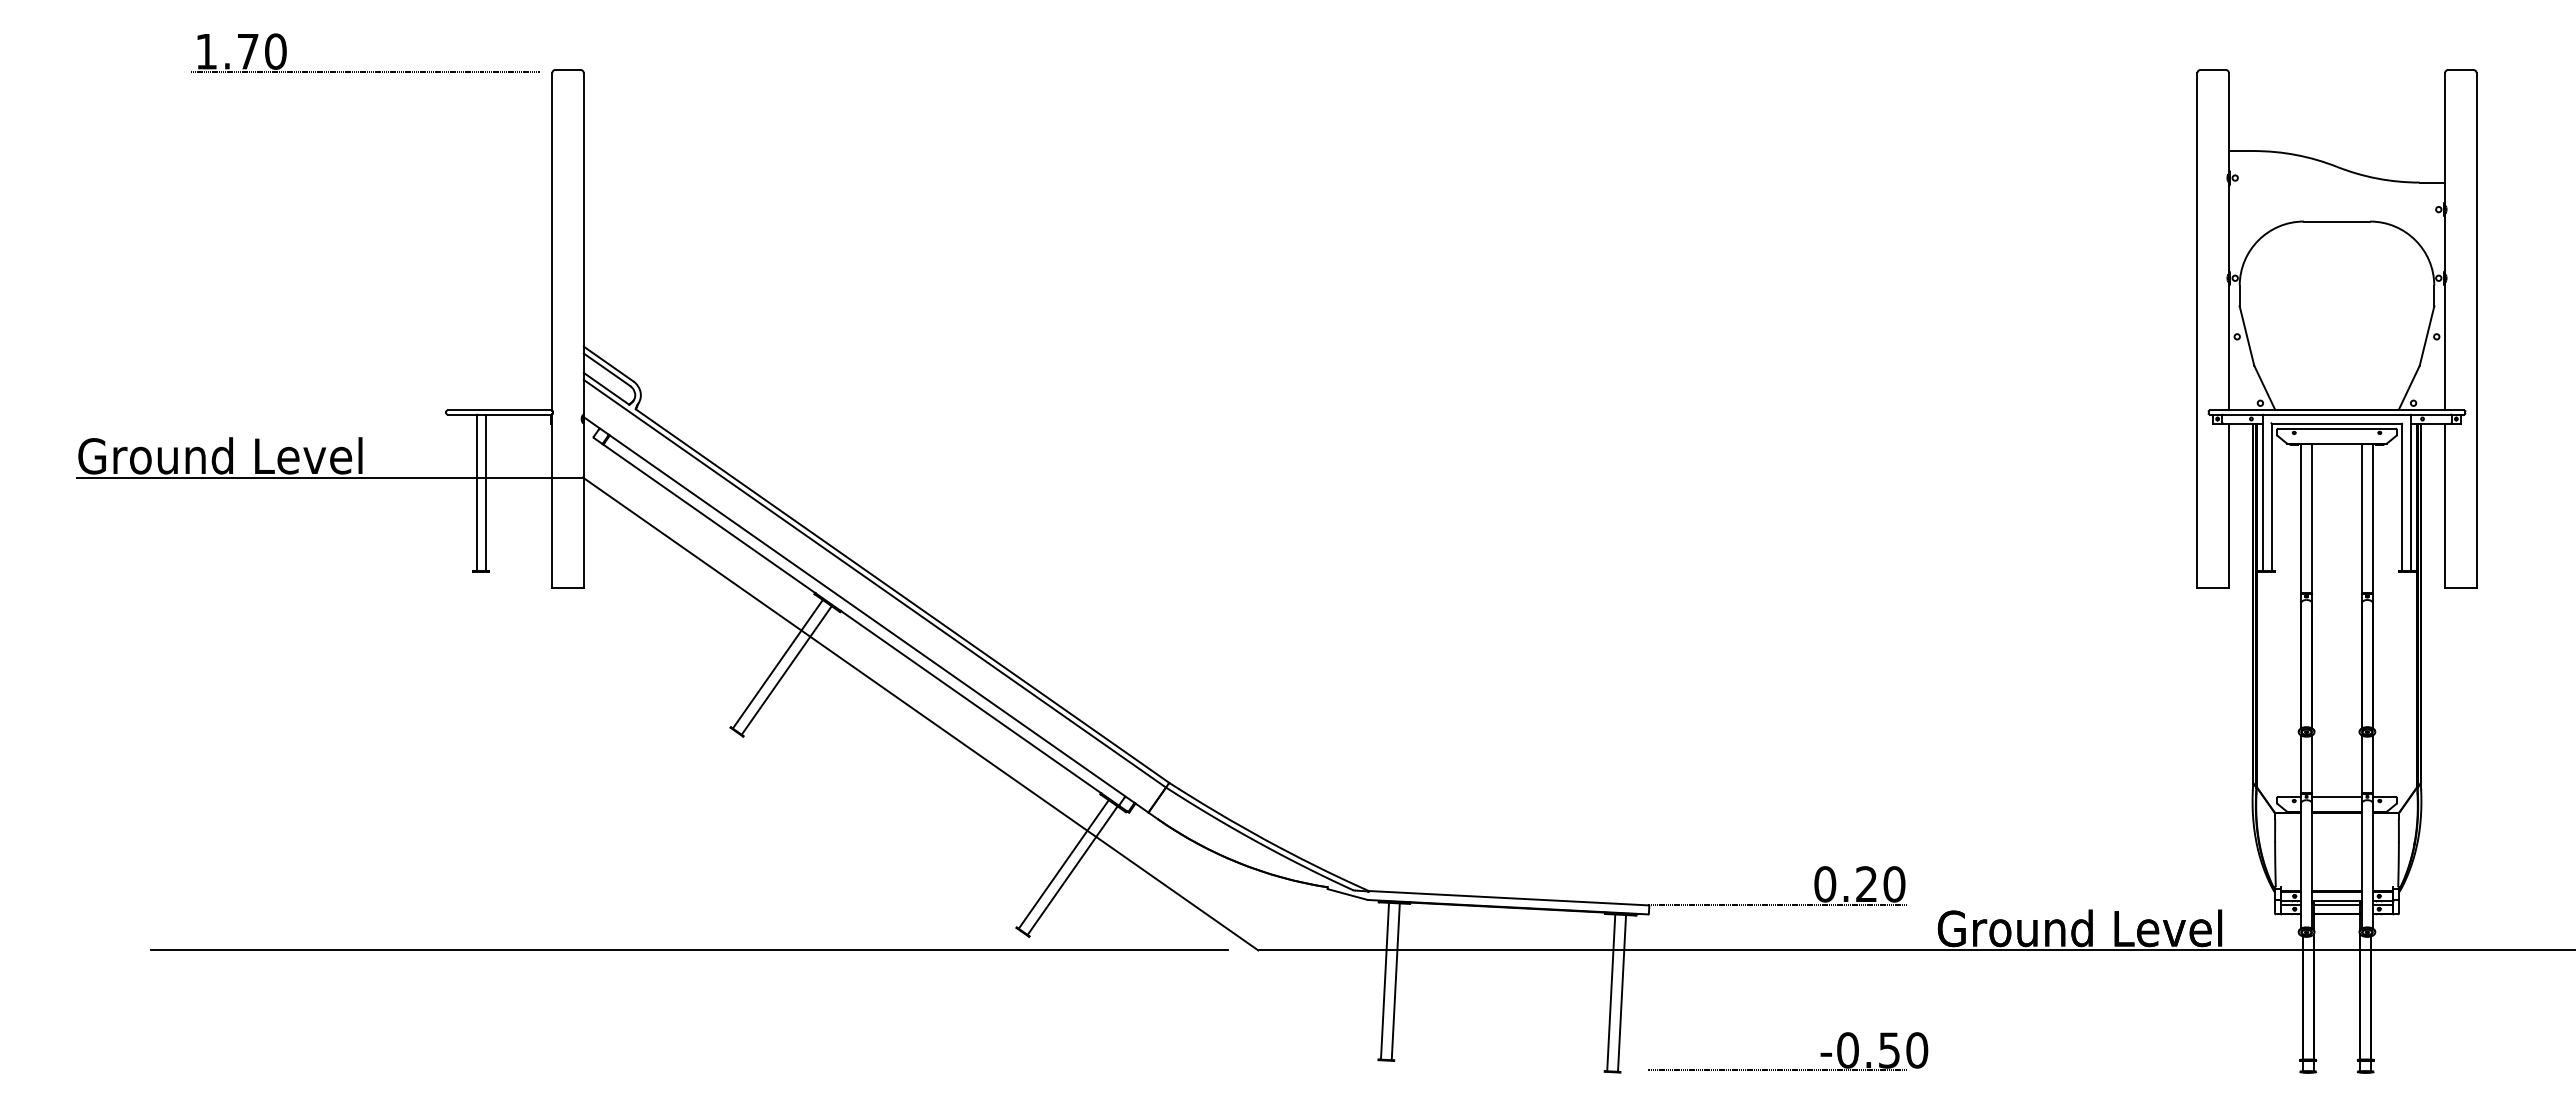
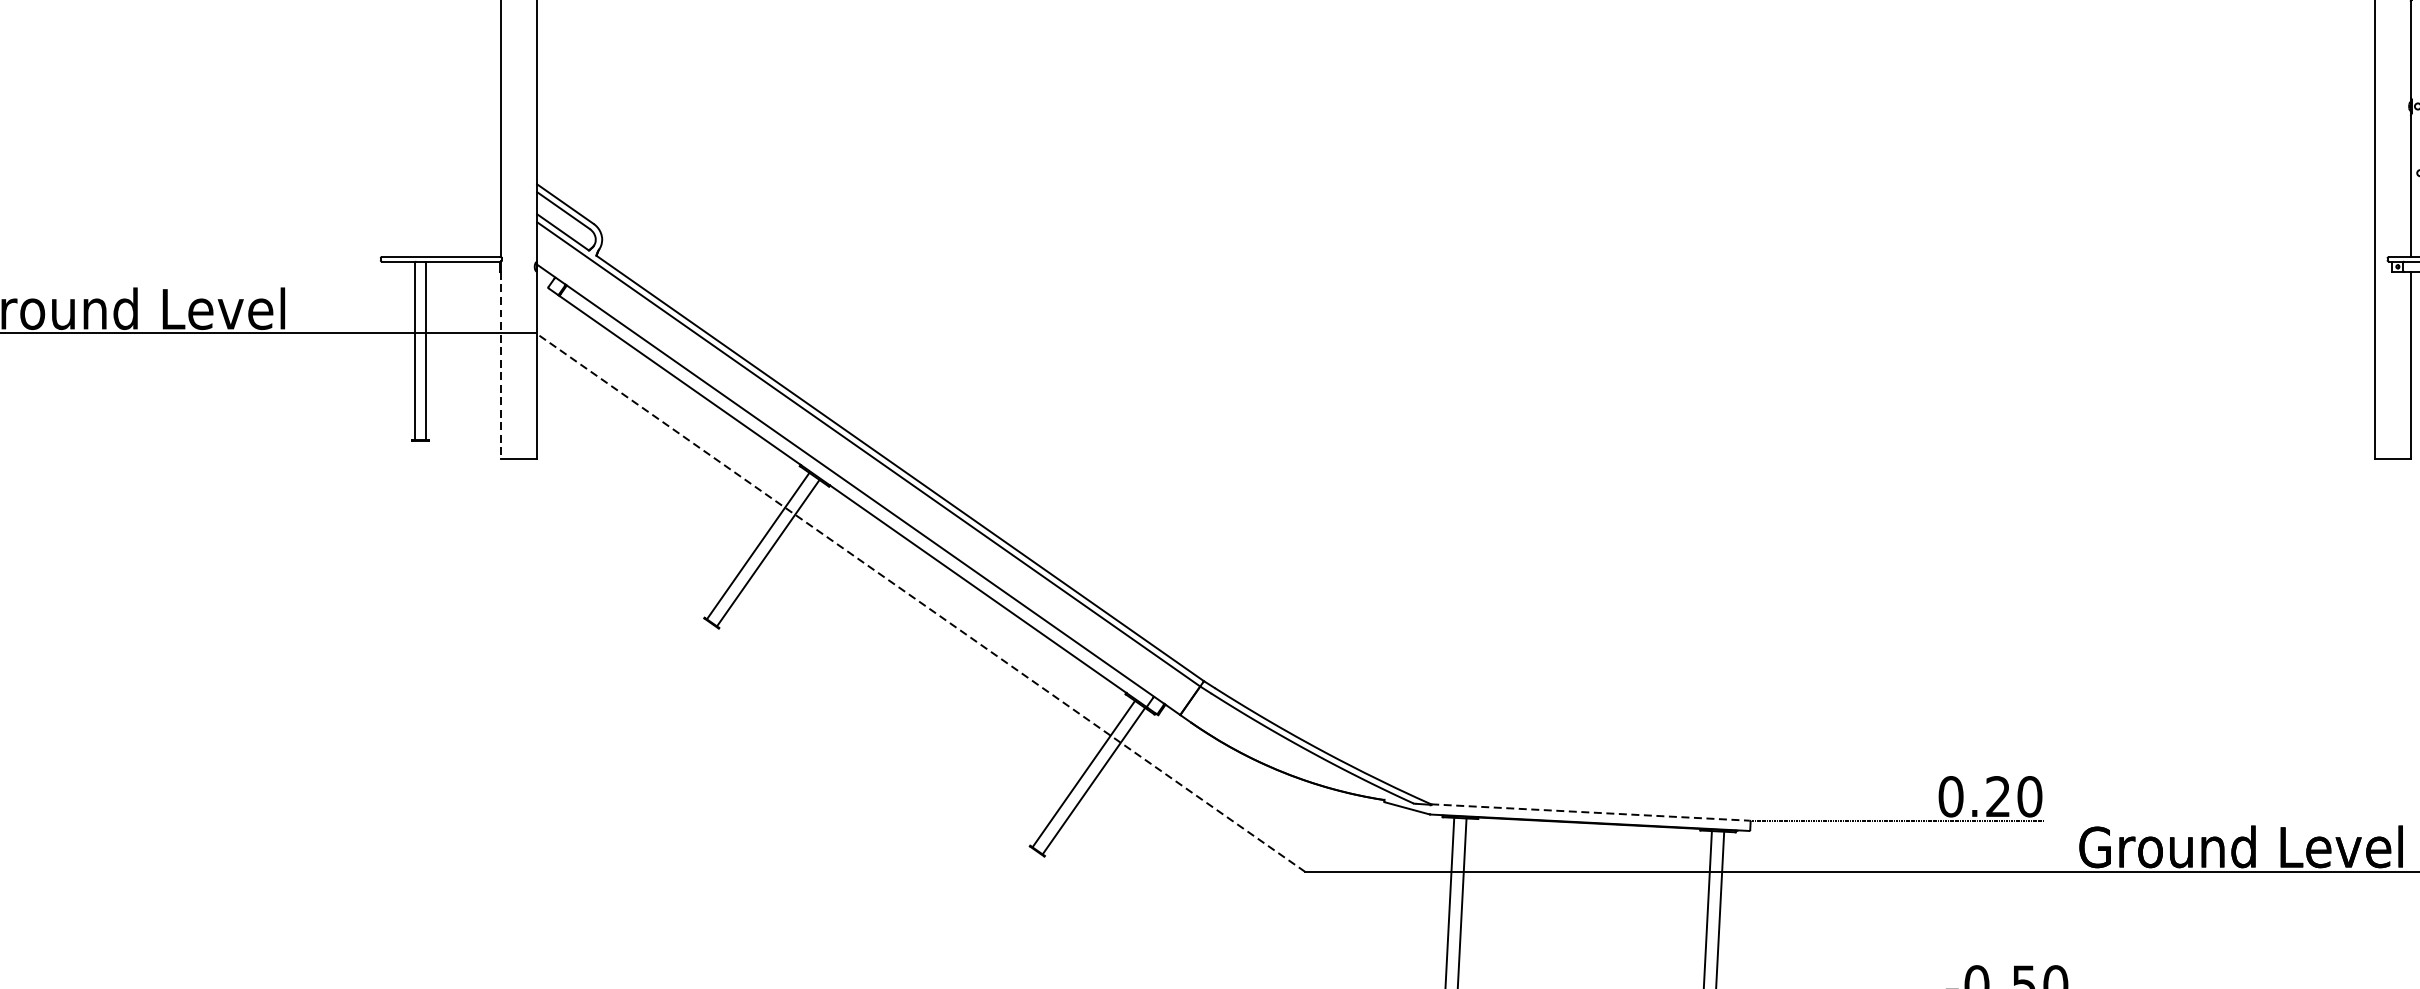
line: (552, 506) -> (501, 366), solid -> dashed
line: (920, 713) -> (920, 602), solid -> dashed
line: (1509, 898) -> (1591, 812), solid -> dashed
line: (688, 950) -> (656, 872), removed

